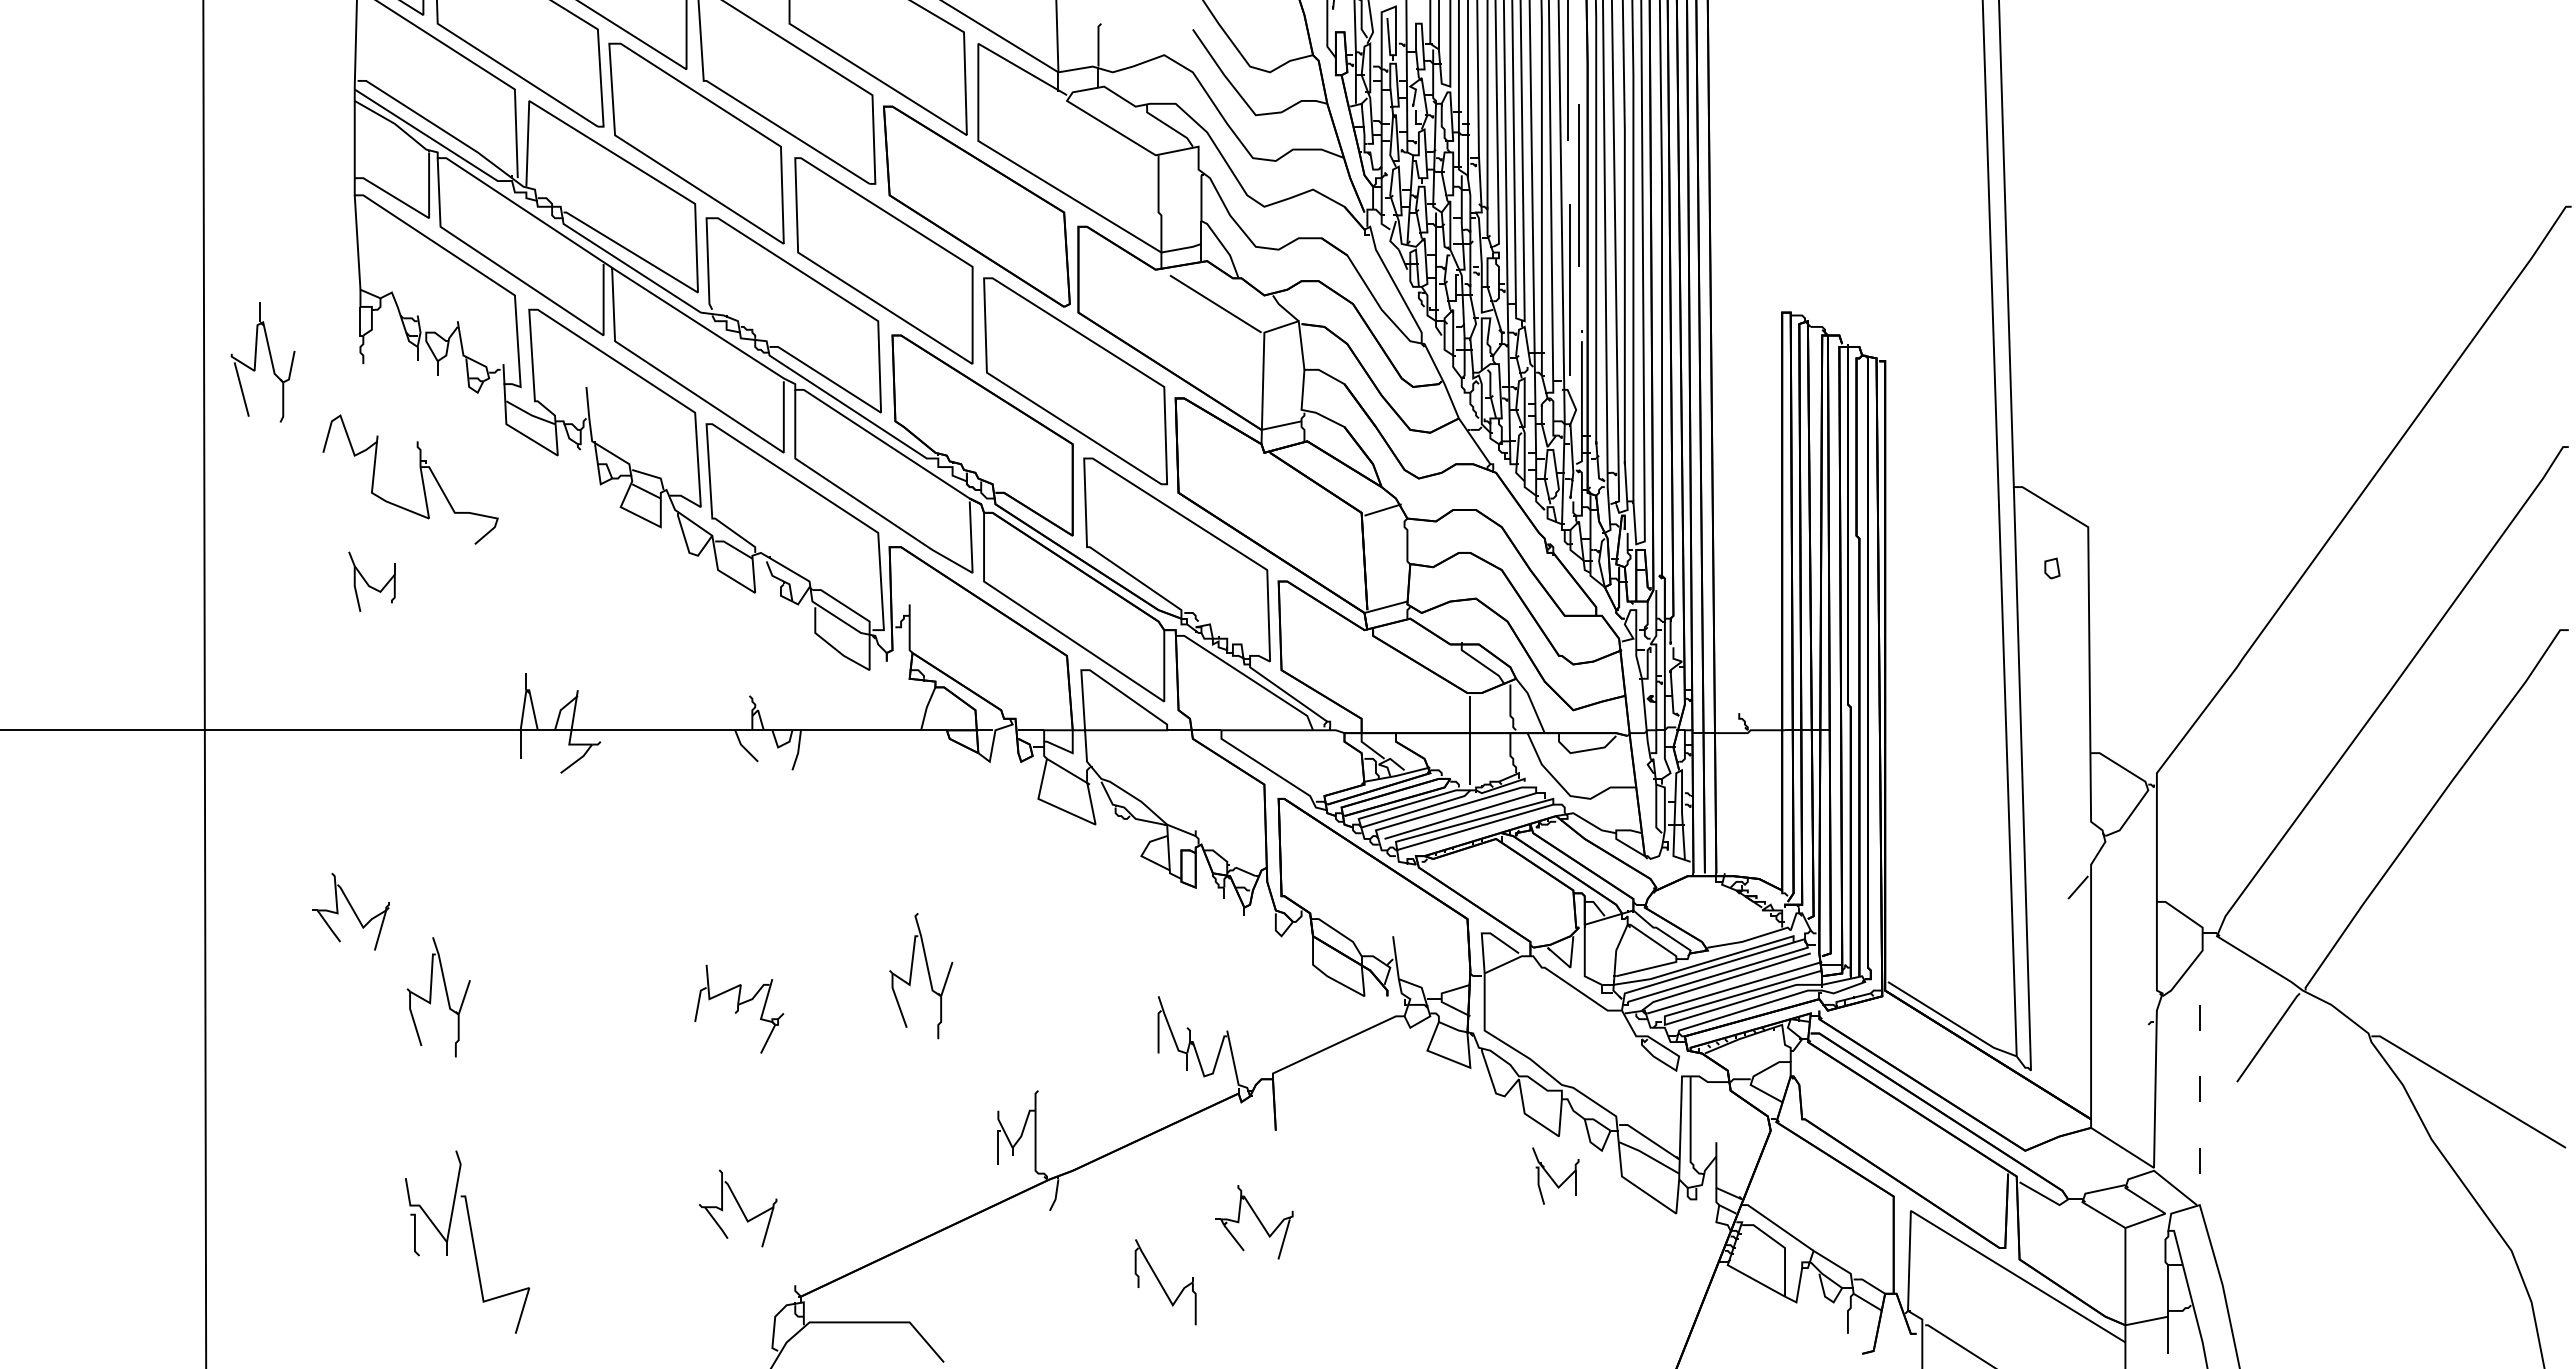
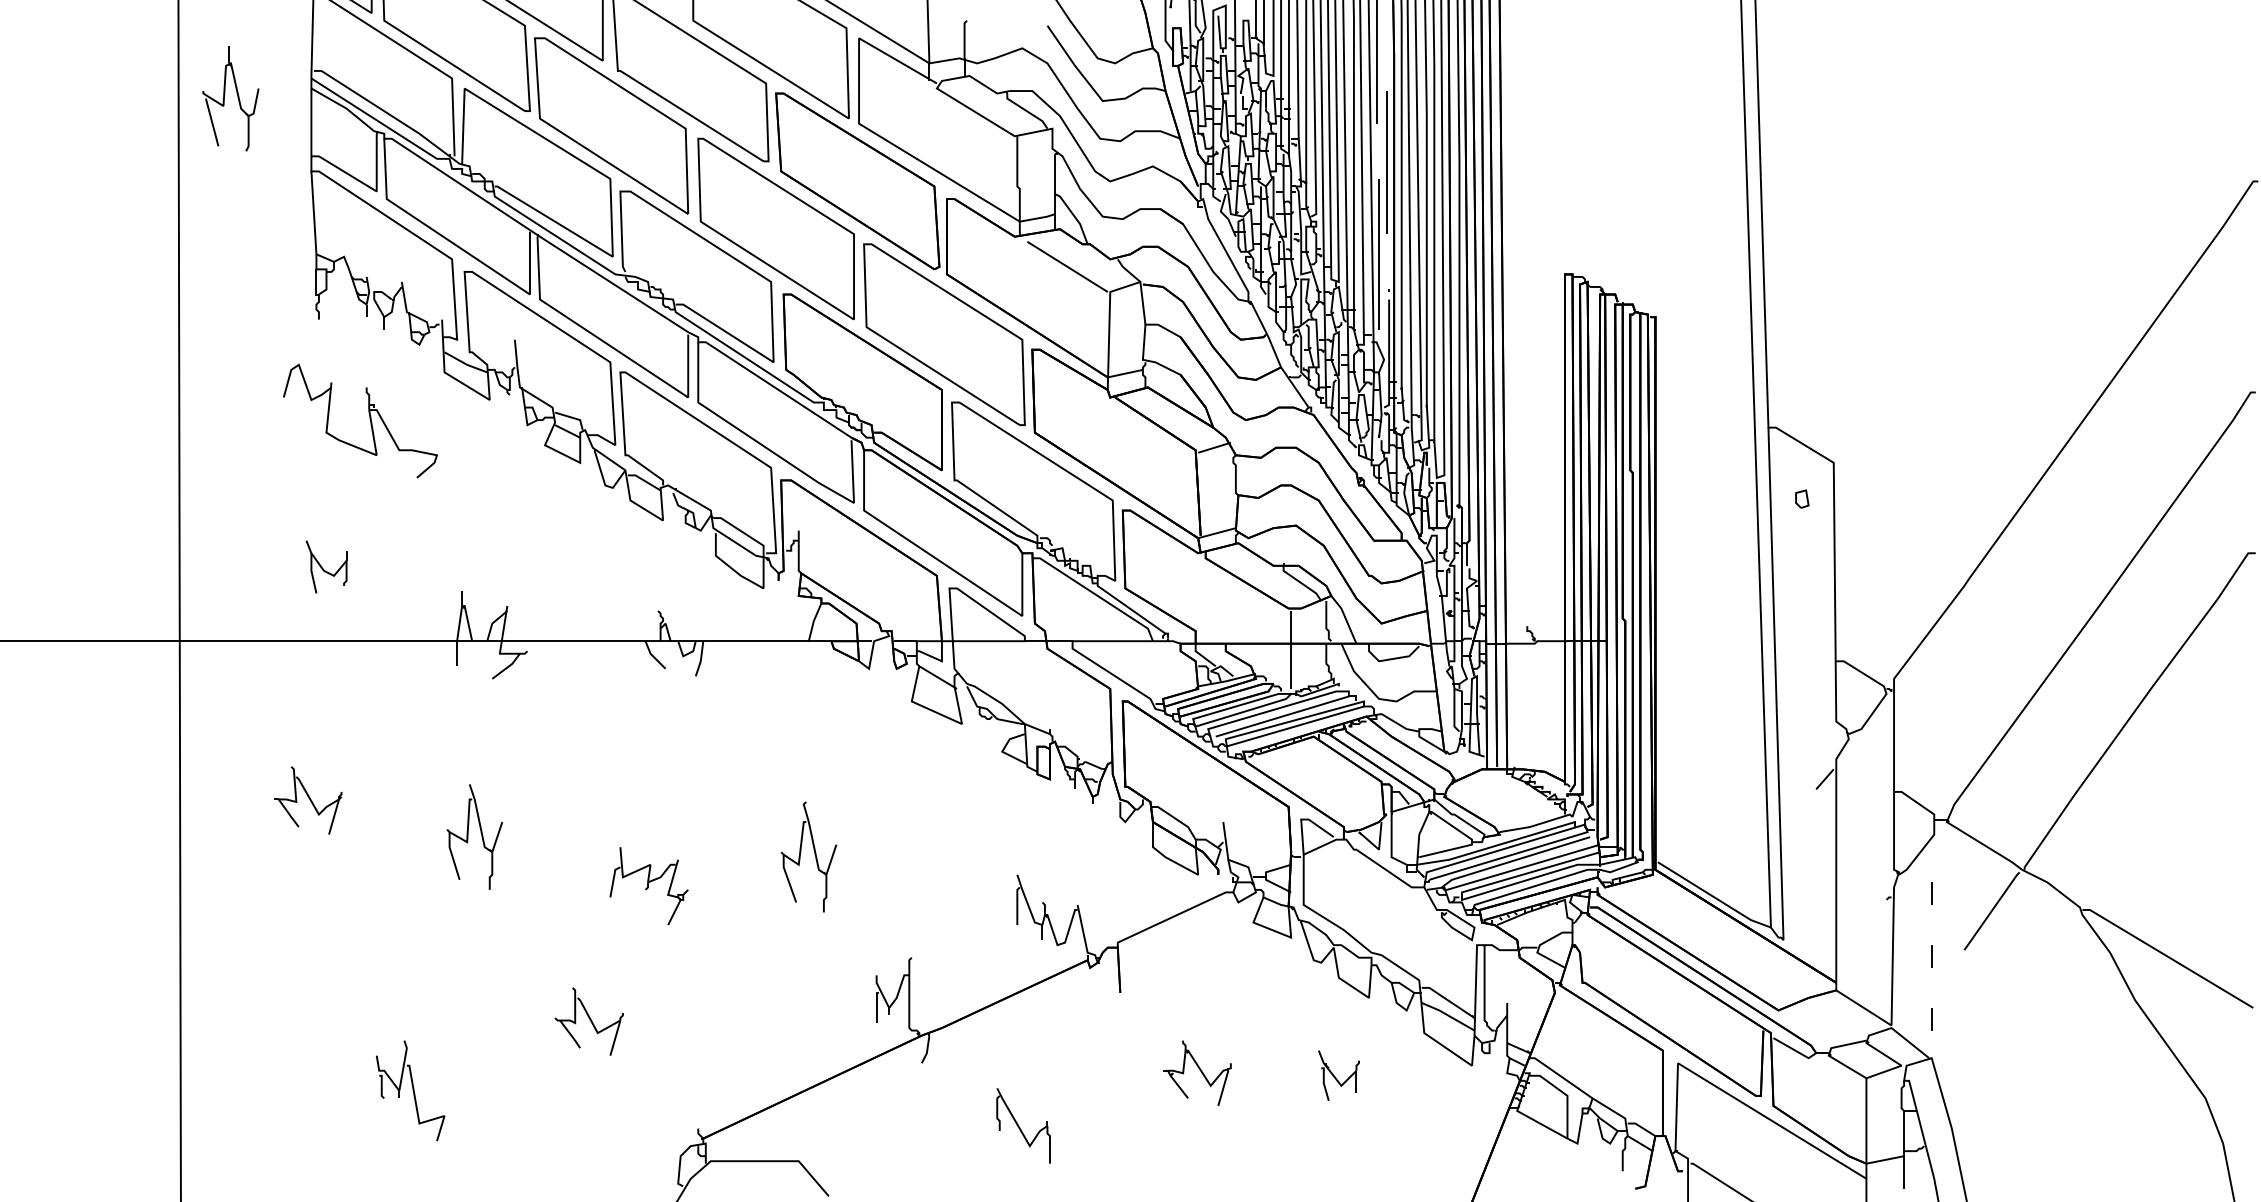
part: (262, 362) -> (230, 98), moved
part: (371, 581) -> (326, 566), moved
part: (431, 997) -> (468, 837), moved
part: (1555, 1175) -> (1338, 1075), moved
part: (738, 1208) -> (589, 1021), moved
part: (1254, 1222) -> (1197, 1073), moved
part: (467, 1242) -> (410, 1091), size x0.62

